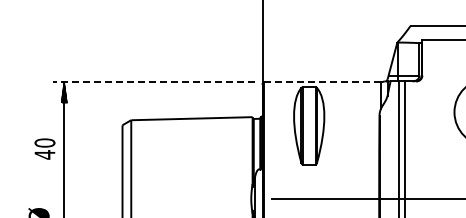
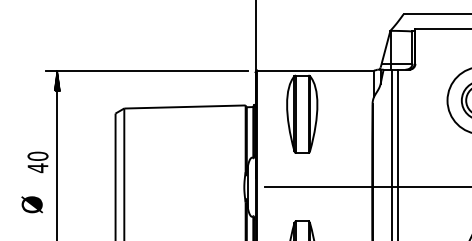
line: (153, 82) -> (146, 70), dashed -> solid
line: (322, 82) -> (315, 70), dashed -> solid
text: (44, 149) -> (37, 162), moved

